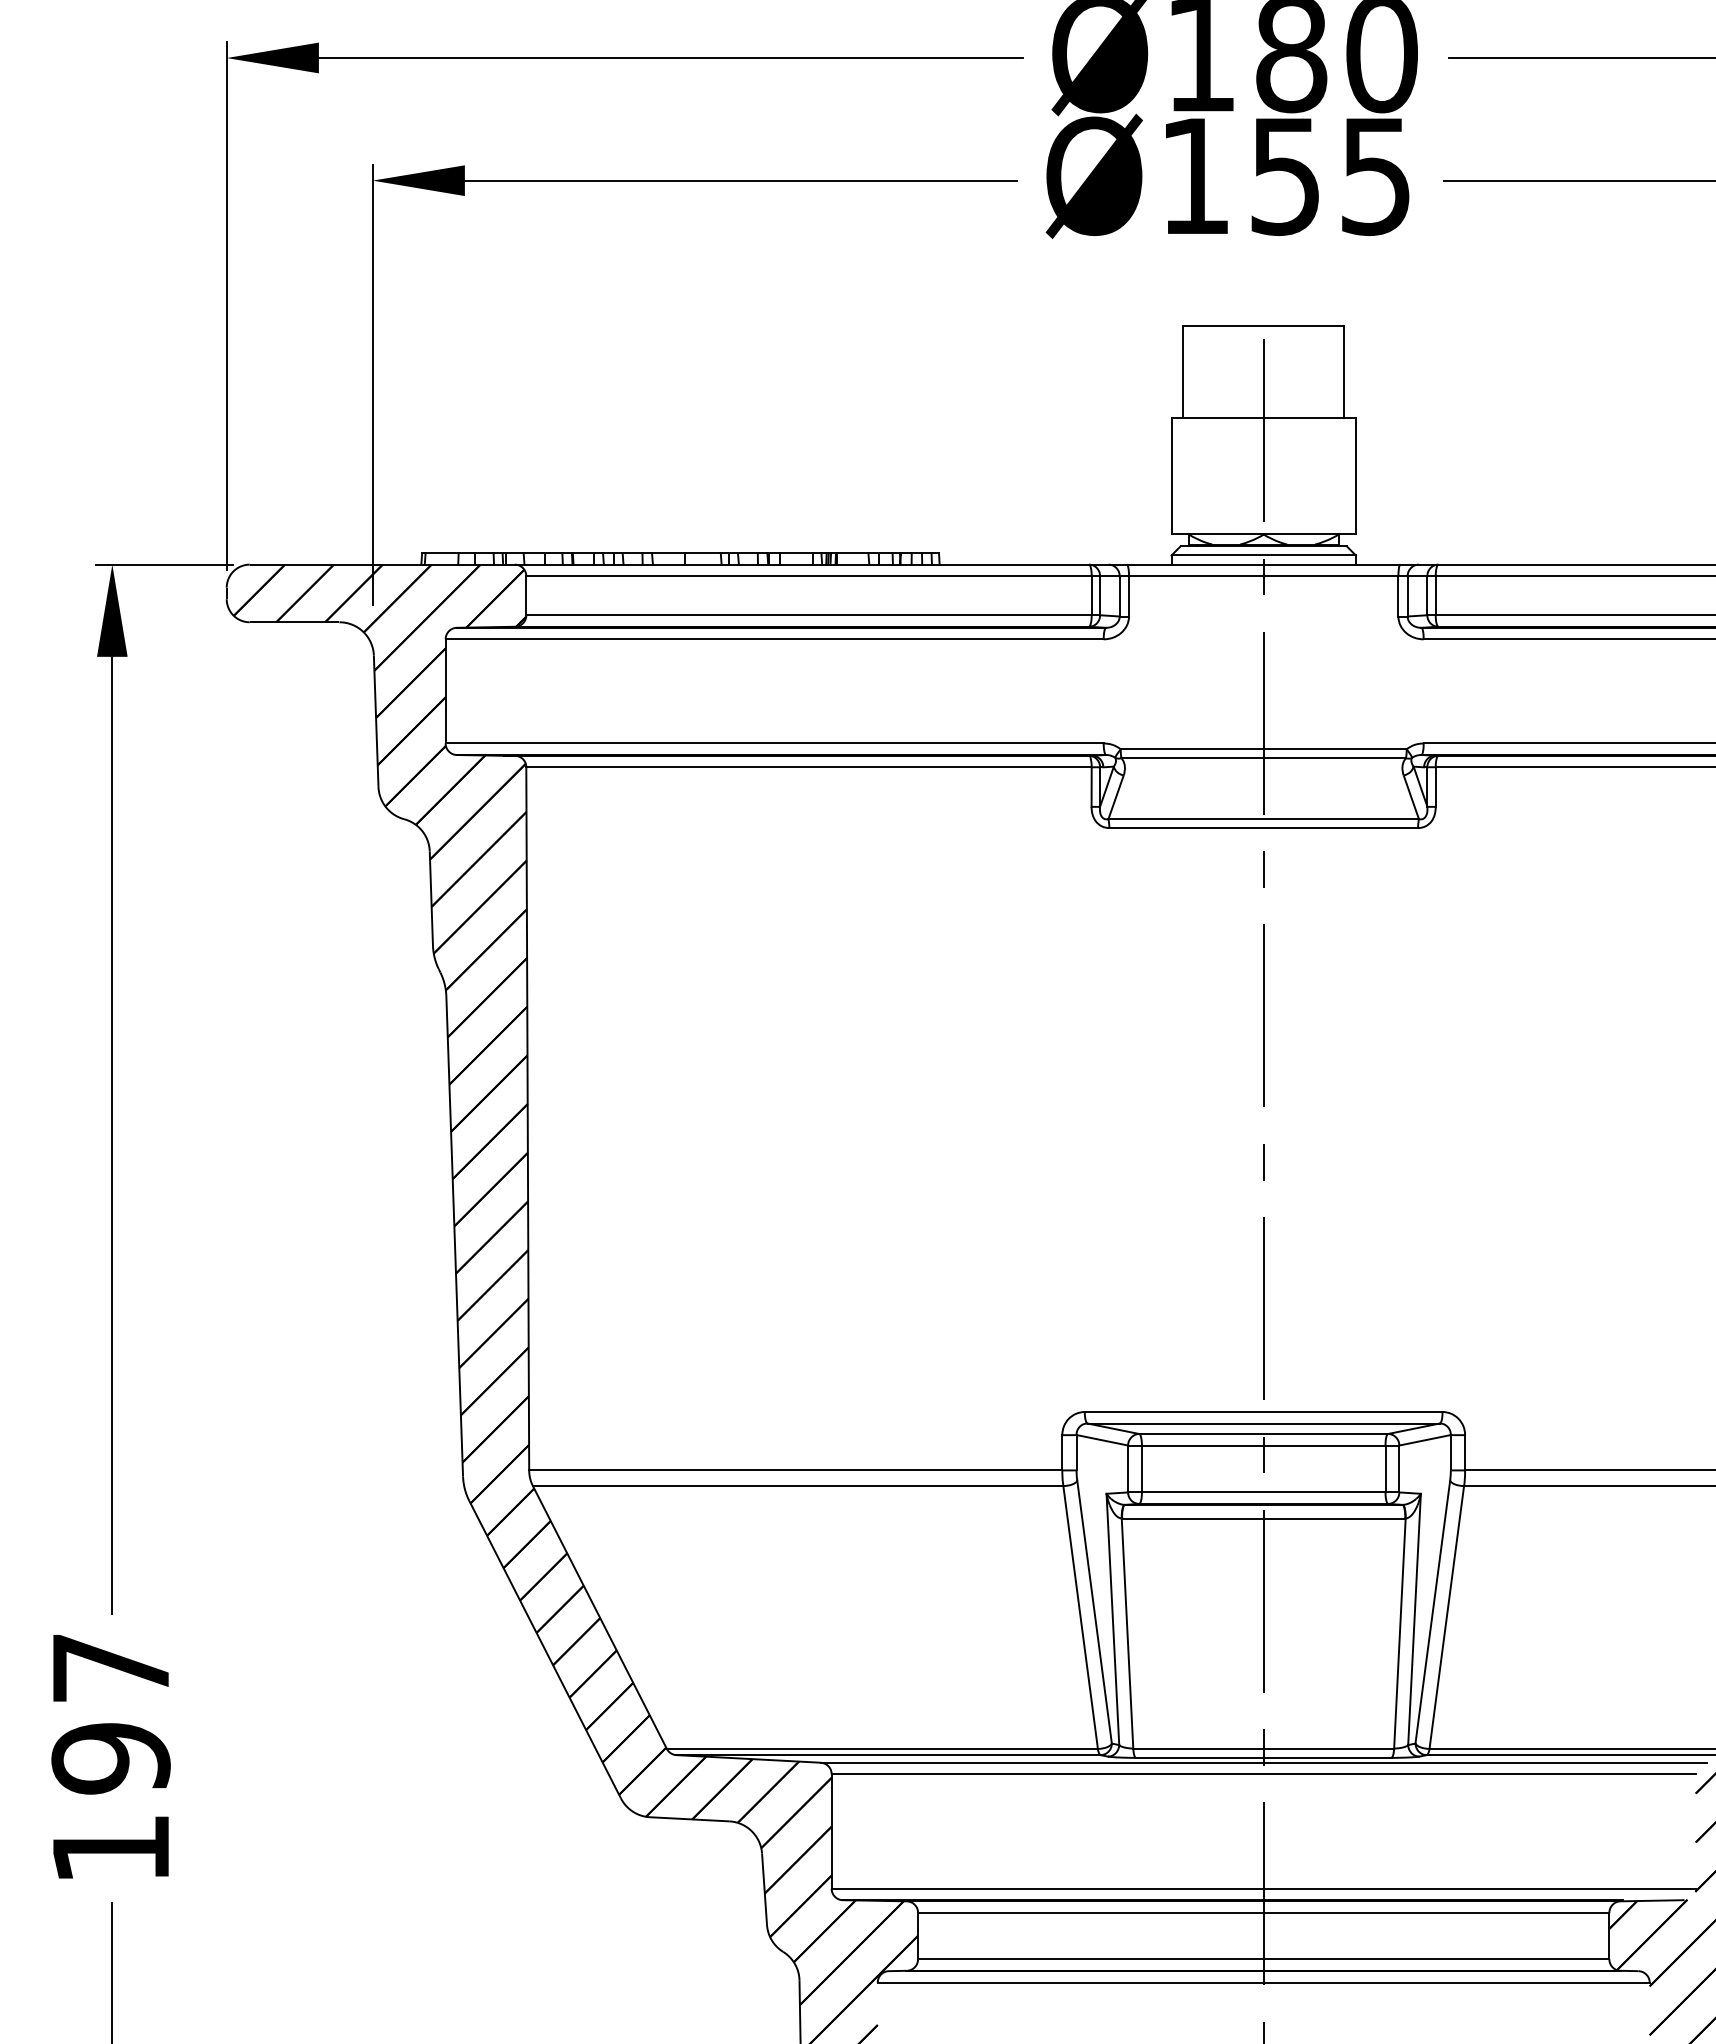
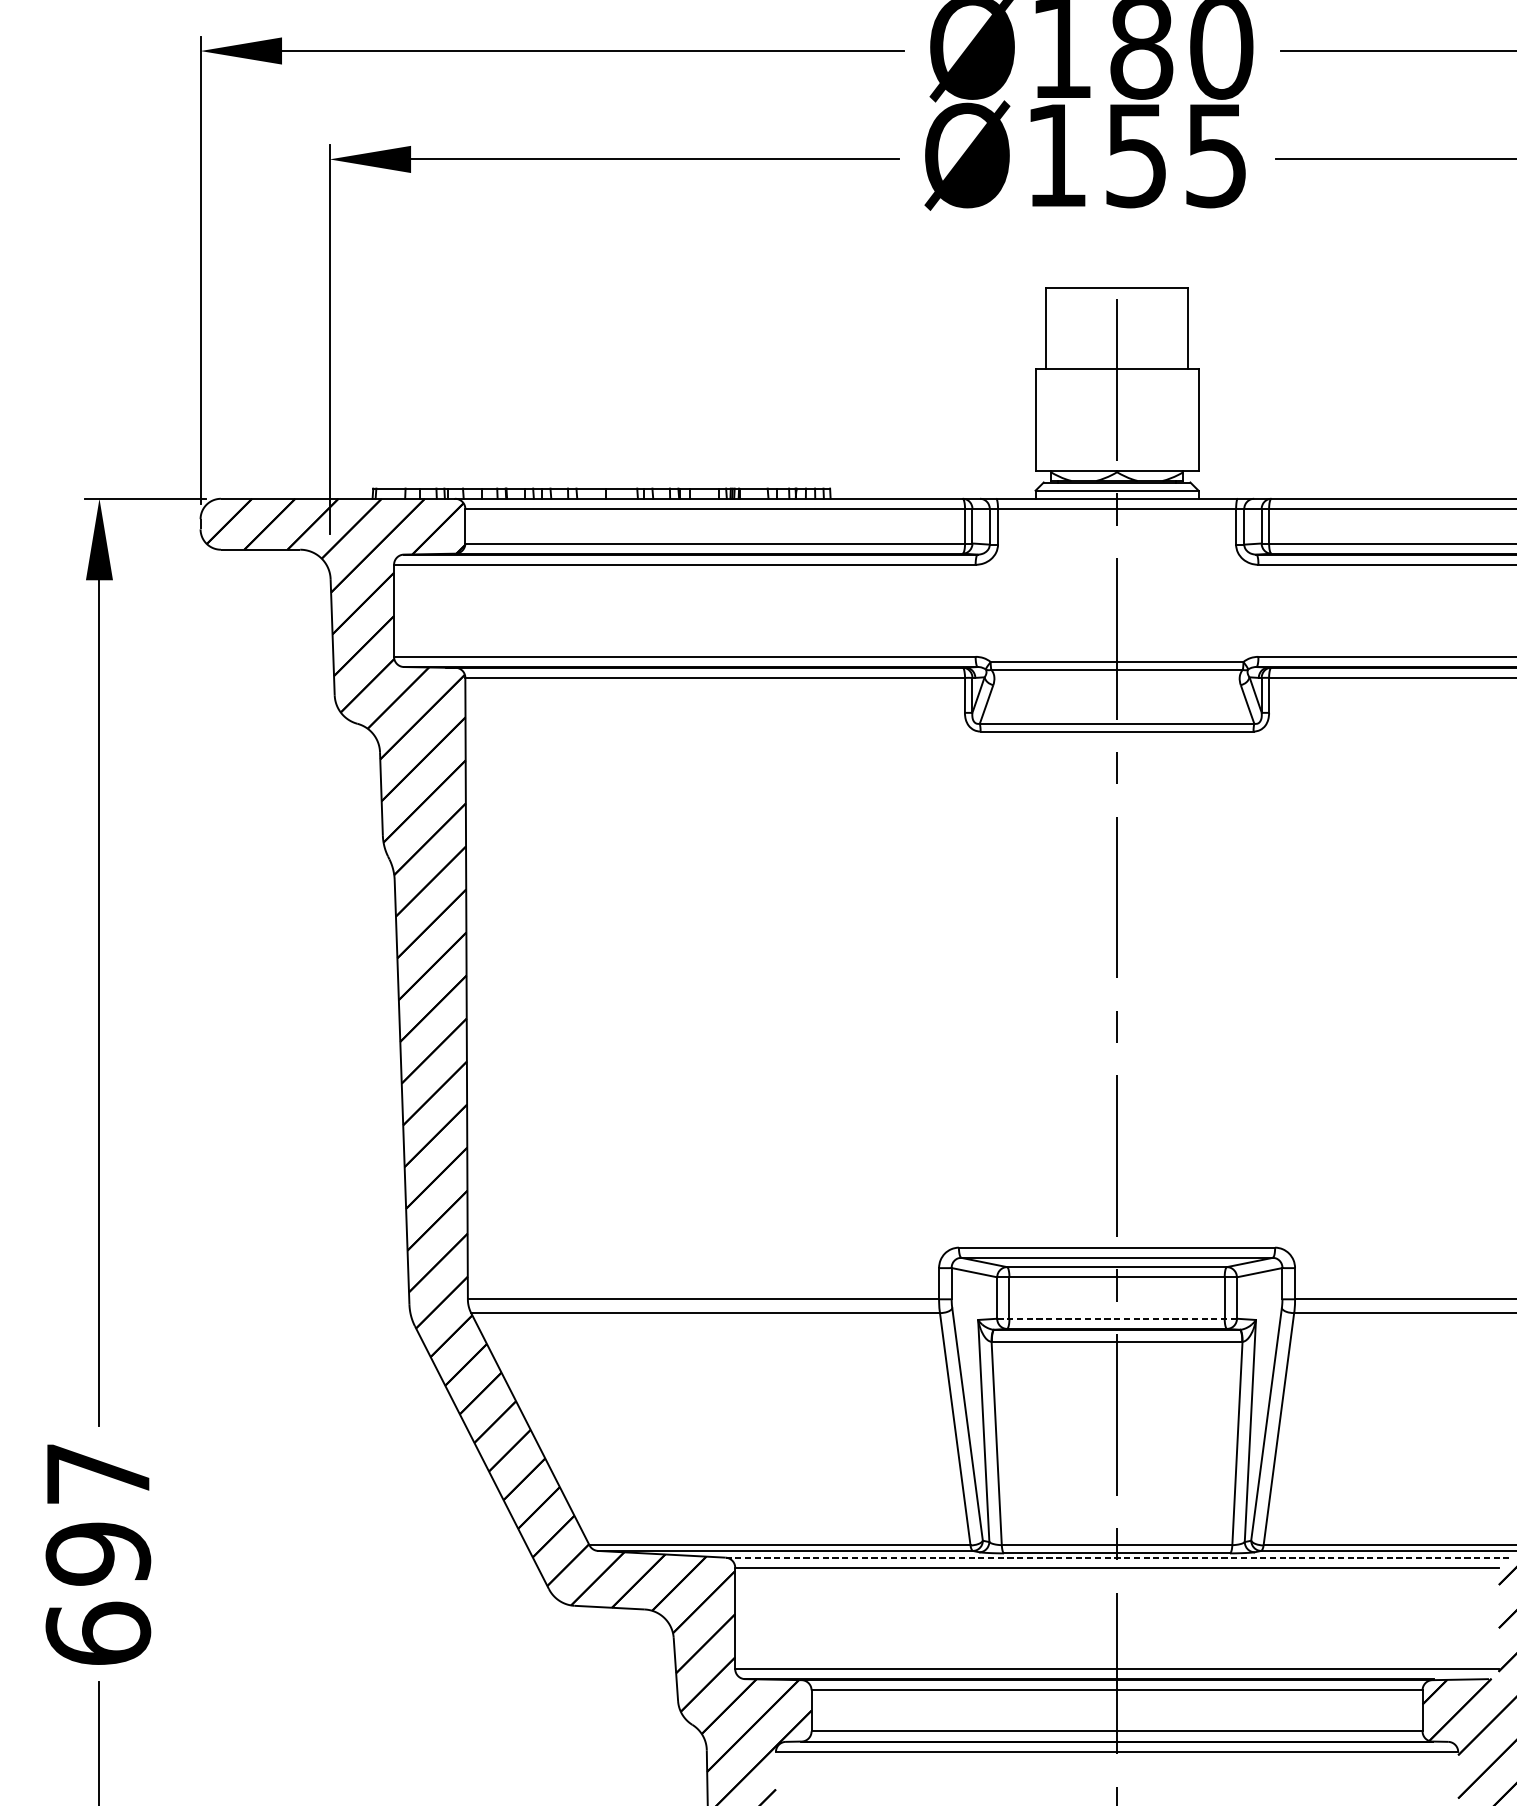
line: (1263, 1492) -> (1116, 1318), solid -> dashed
line: (1264, 1762) -> (1117, 1557), solid -> dashed
text: (110, 1848) -> (97, 1633), 197 -> 697

